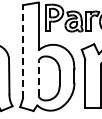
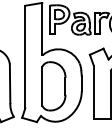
line: (23, 51) -> (25, 56), dashed -> solid
line: (38, 78) -> (42, 86), dashed -> solid

